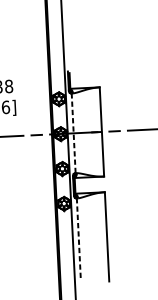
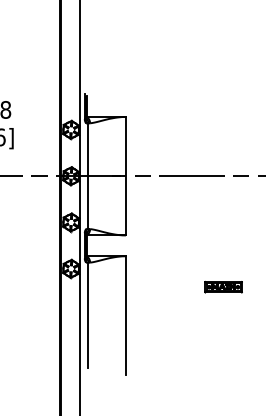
line: (73, 133) -> (88, 176), dashed -> solid
line: (78, 238) -> (88, 315), dashed -> solid

